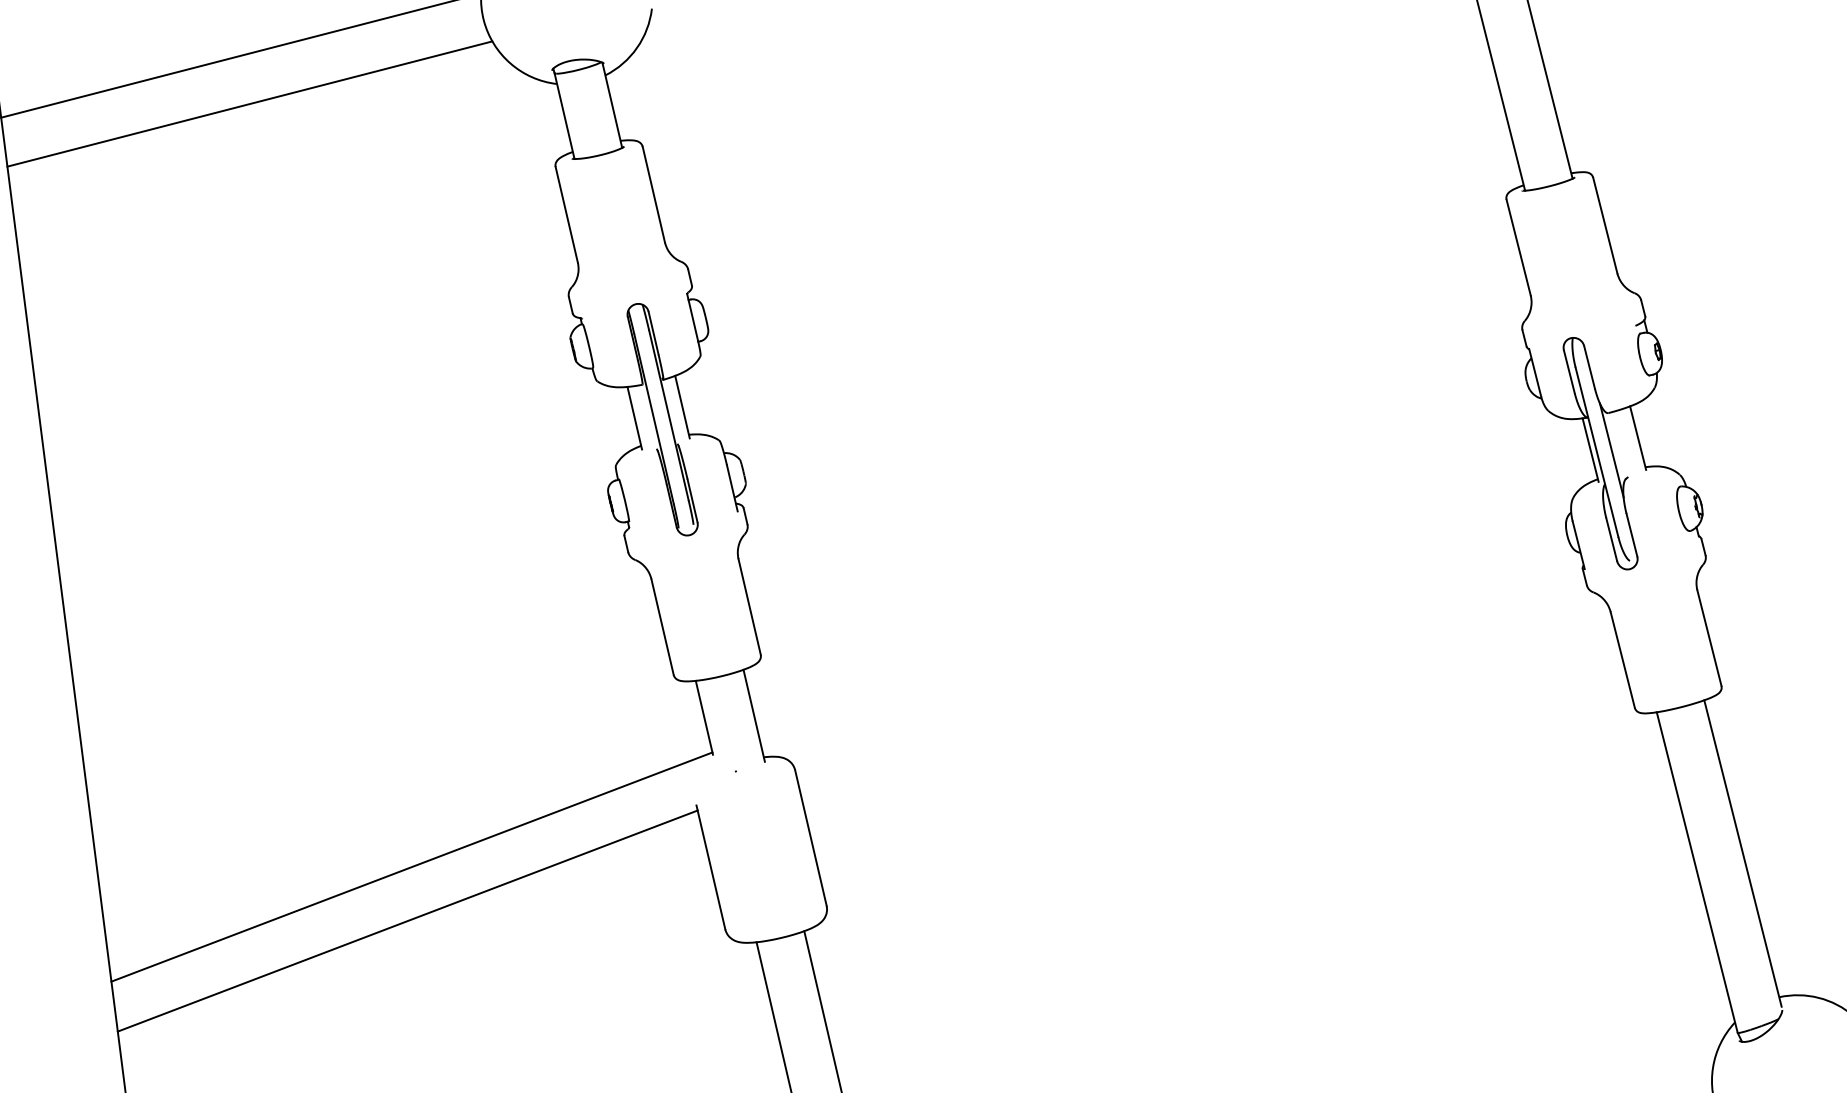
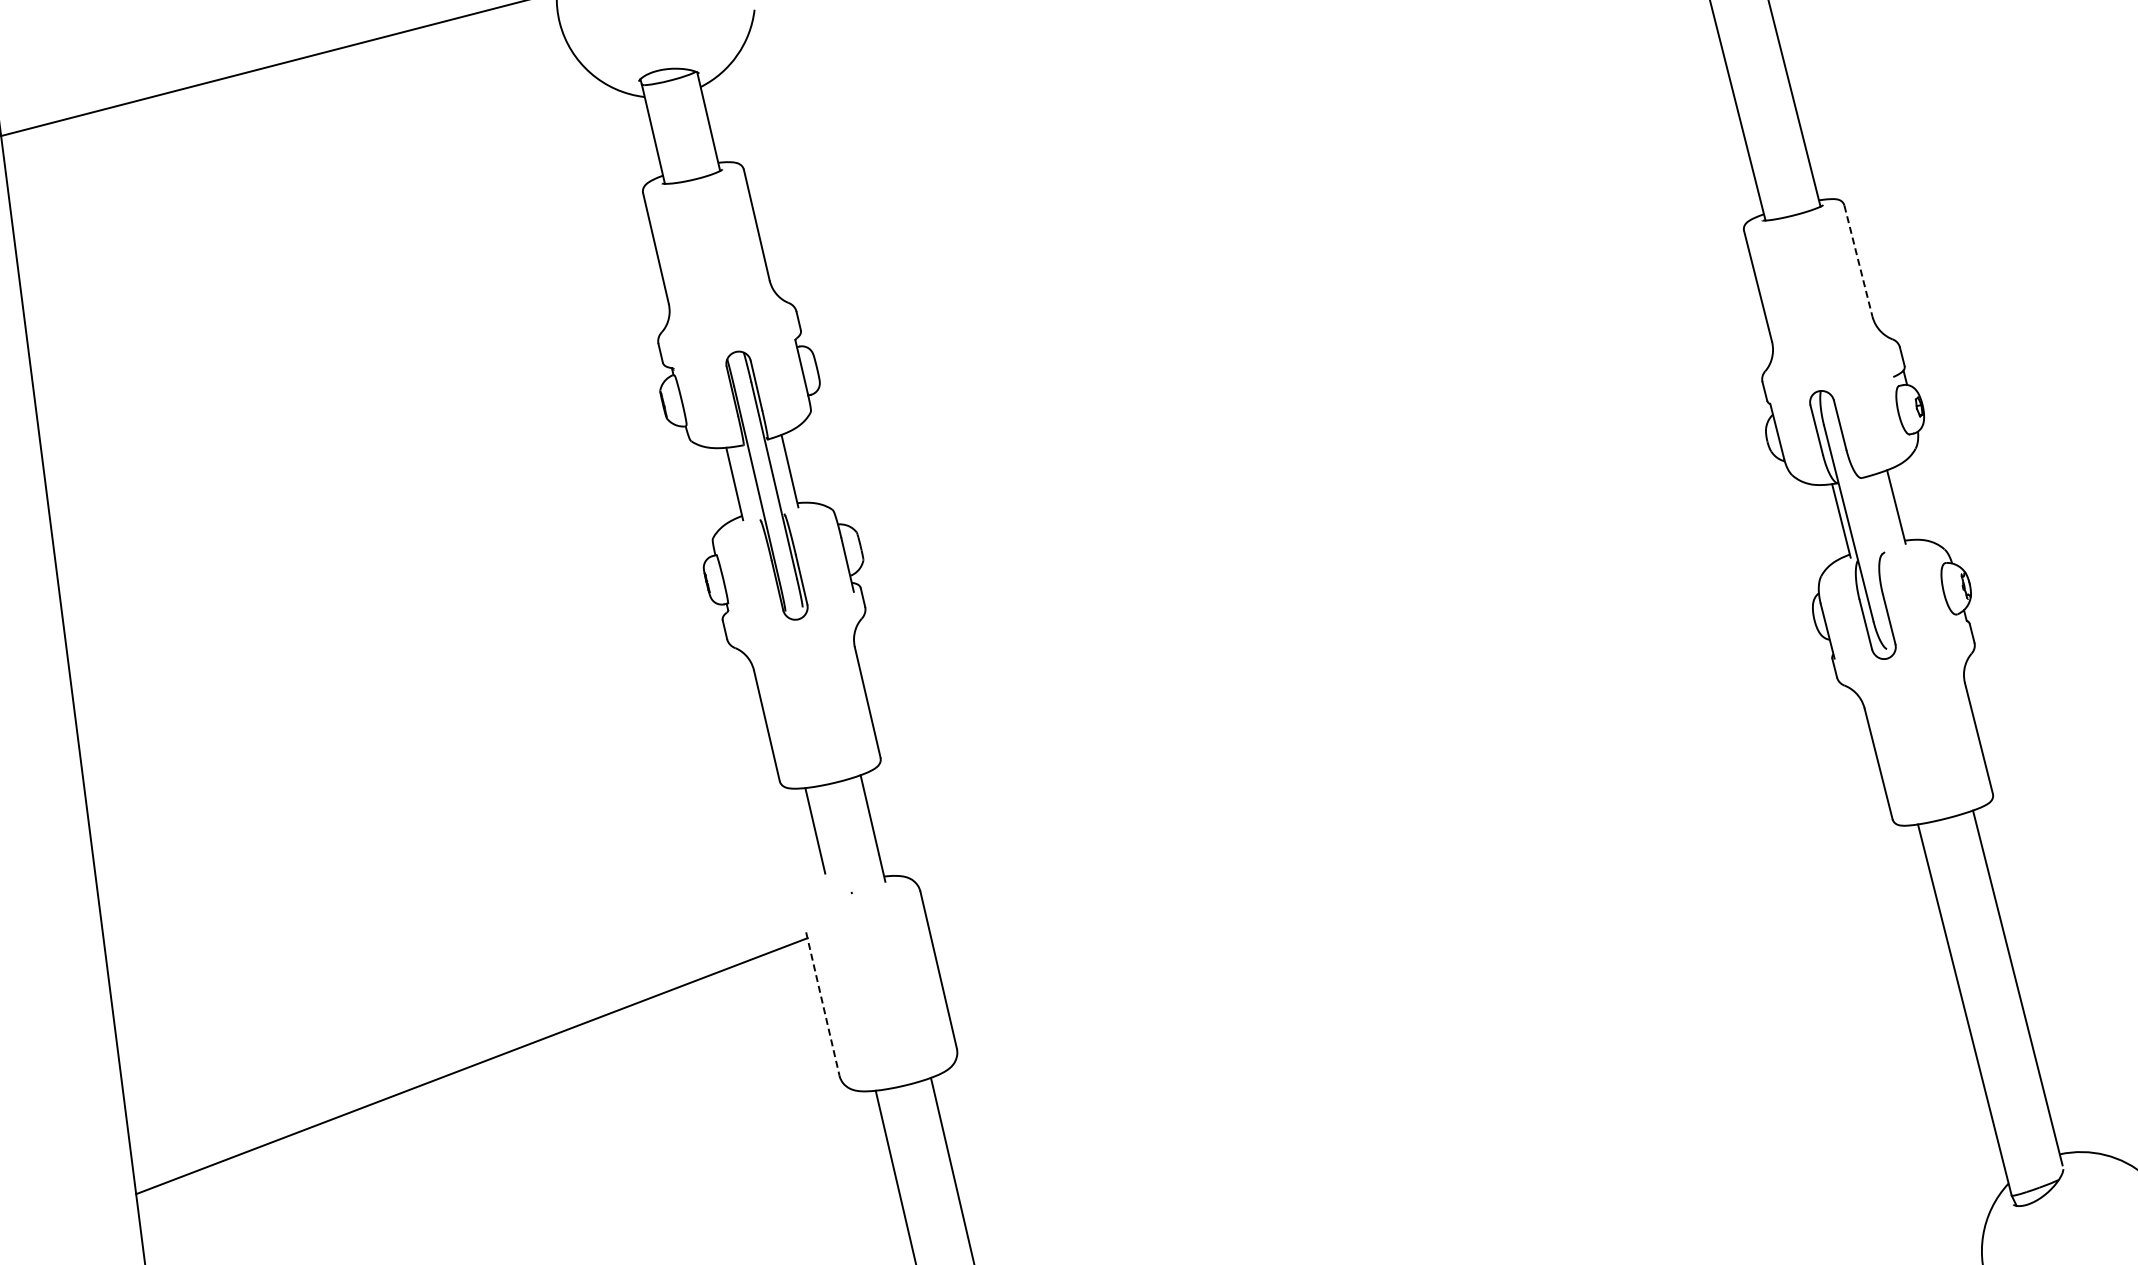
line: (249, 103) -> (288, 119), removed
line: (1605, 226) -> (1858, 261), solid -> dashed
line: (1611, 449) -> (1865, 520), removed
line: (411, 866) -> (476, 1003), removed
line: (710, 867) -> (822, 1004), solid -> dashed

